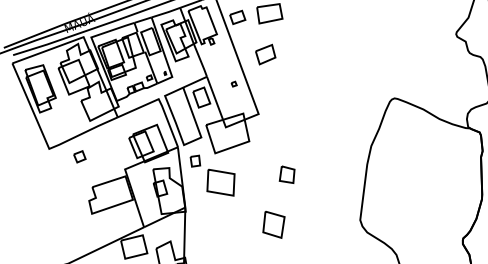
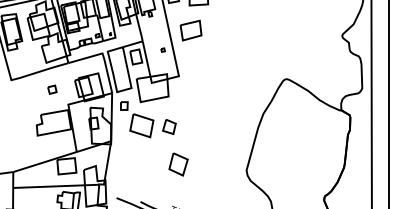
part: (264, 54) -> (190, 30), size x1.43
part: (79, 156) -> (52, 89), moved
part: (287, 174) -> (169, 126), moved

